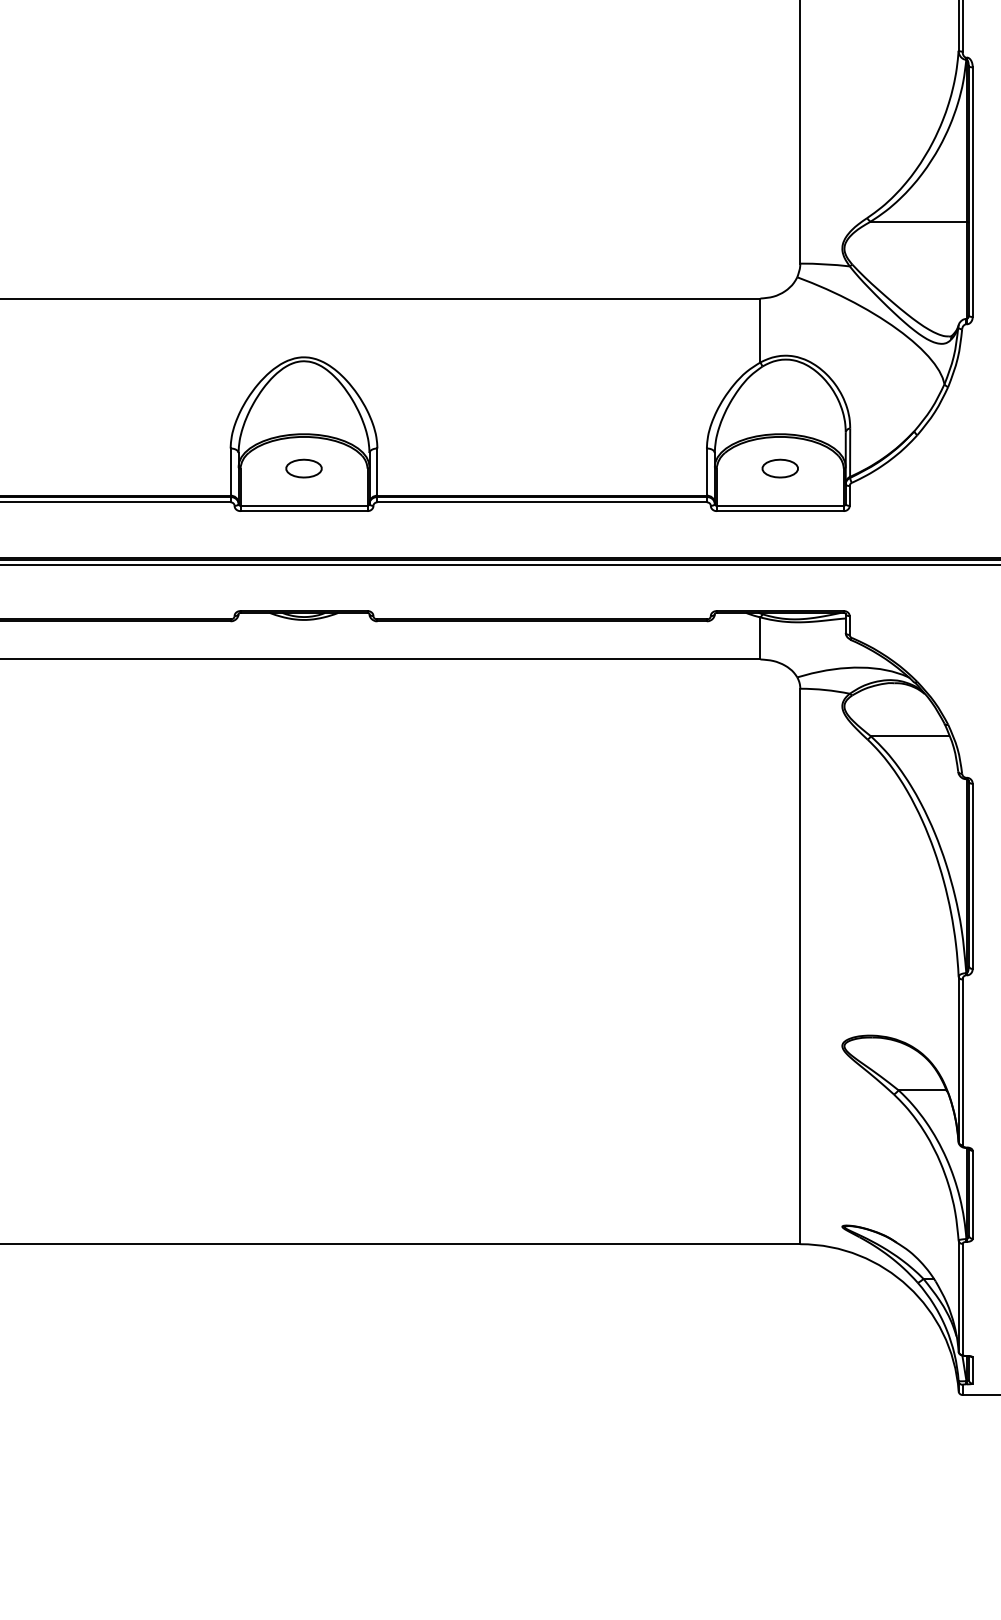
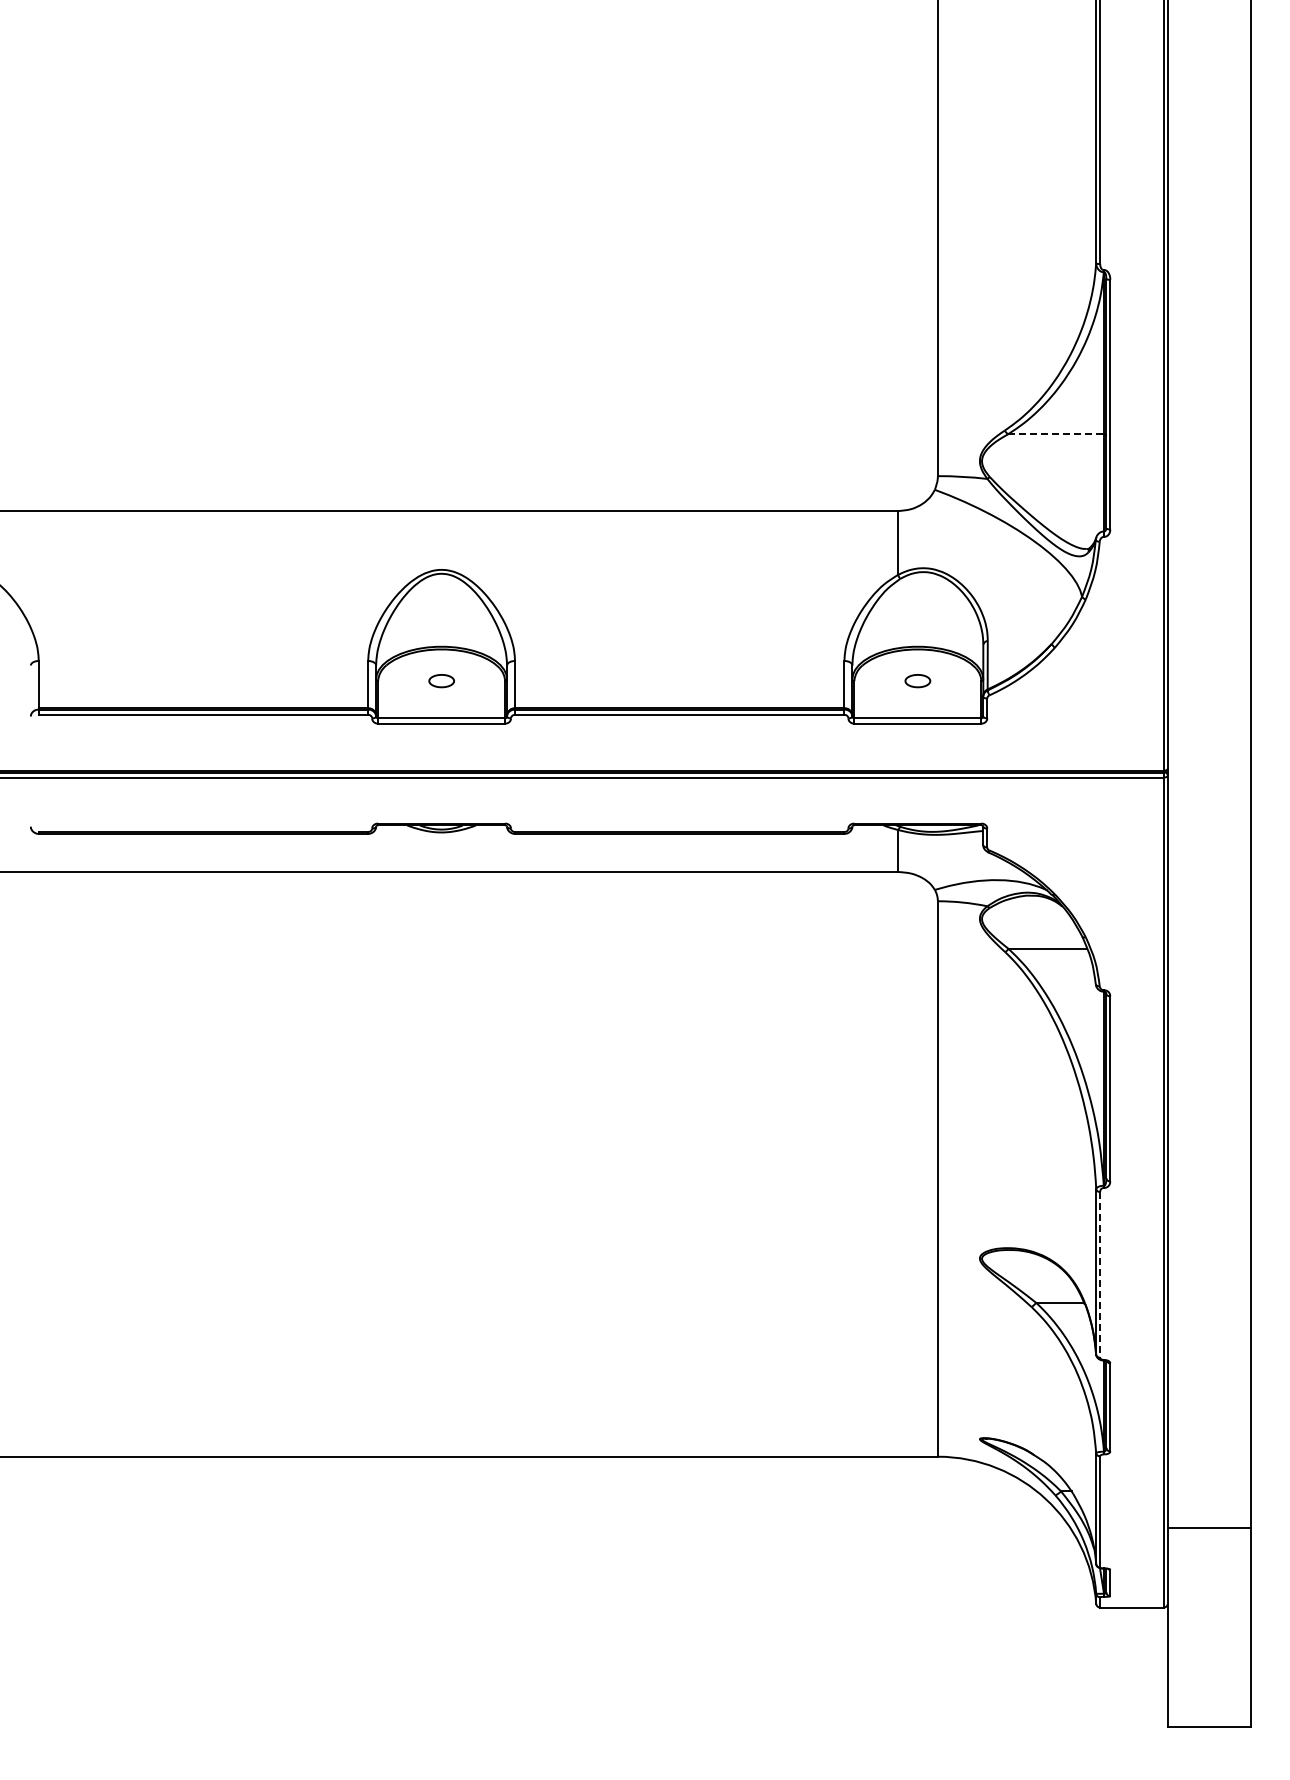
line: (918, 221) -> (1056, 434), solid -> dashed
part: (303, 467) -> (441, 680), size x0.7
part: (779, 467) -> (917, 680), size x0.7
line: (962, 1061) -> (1100, 1274), solid -> dashed

